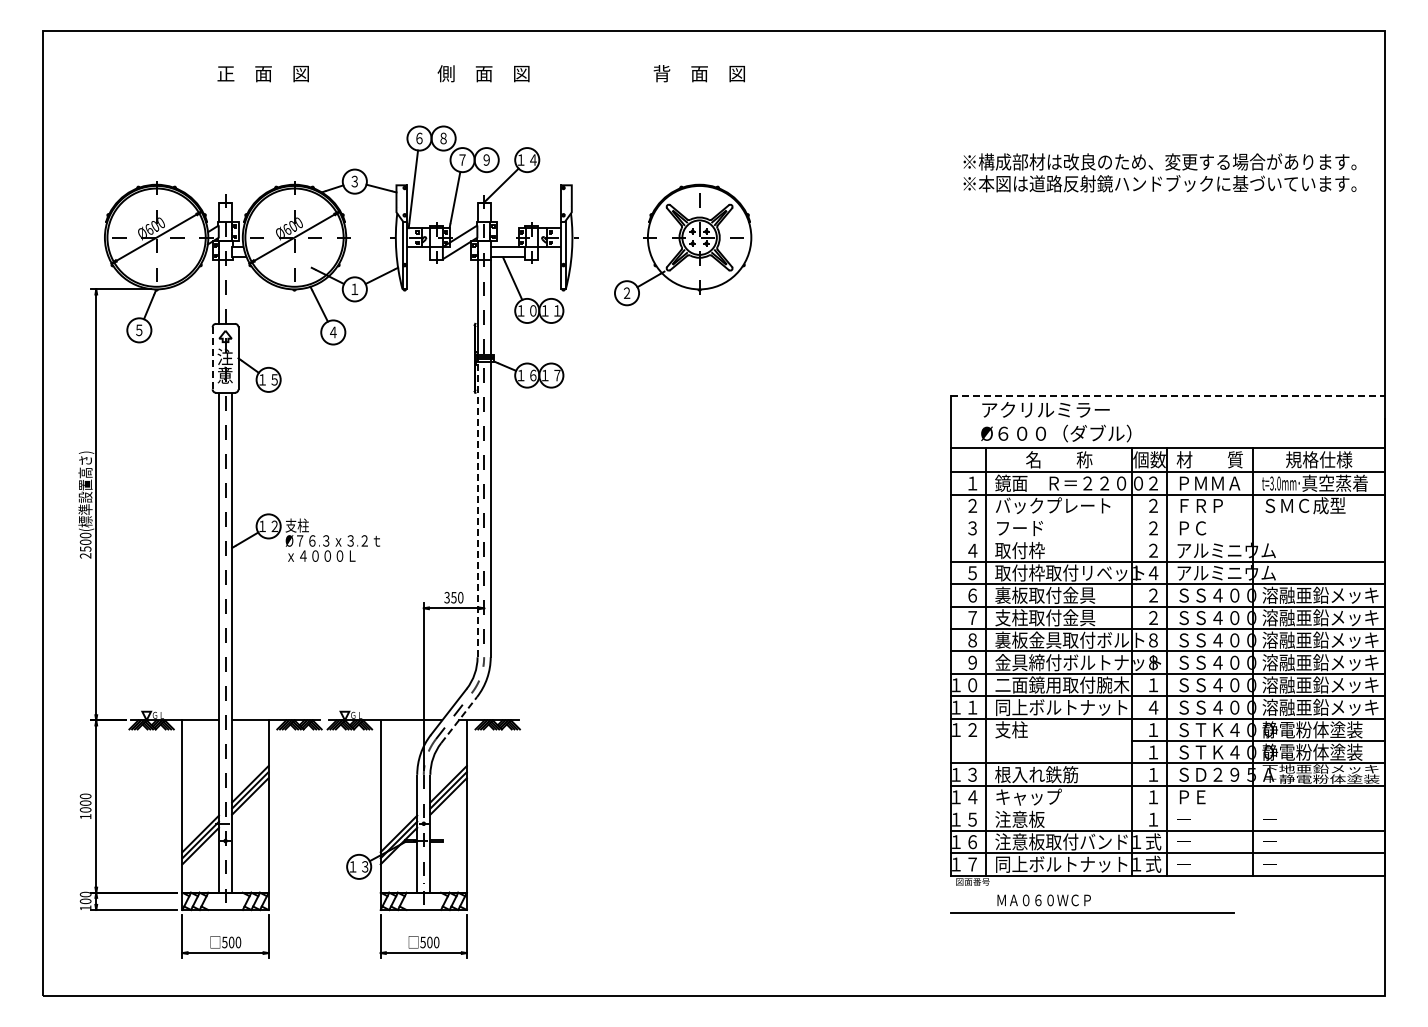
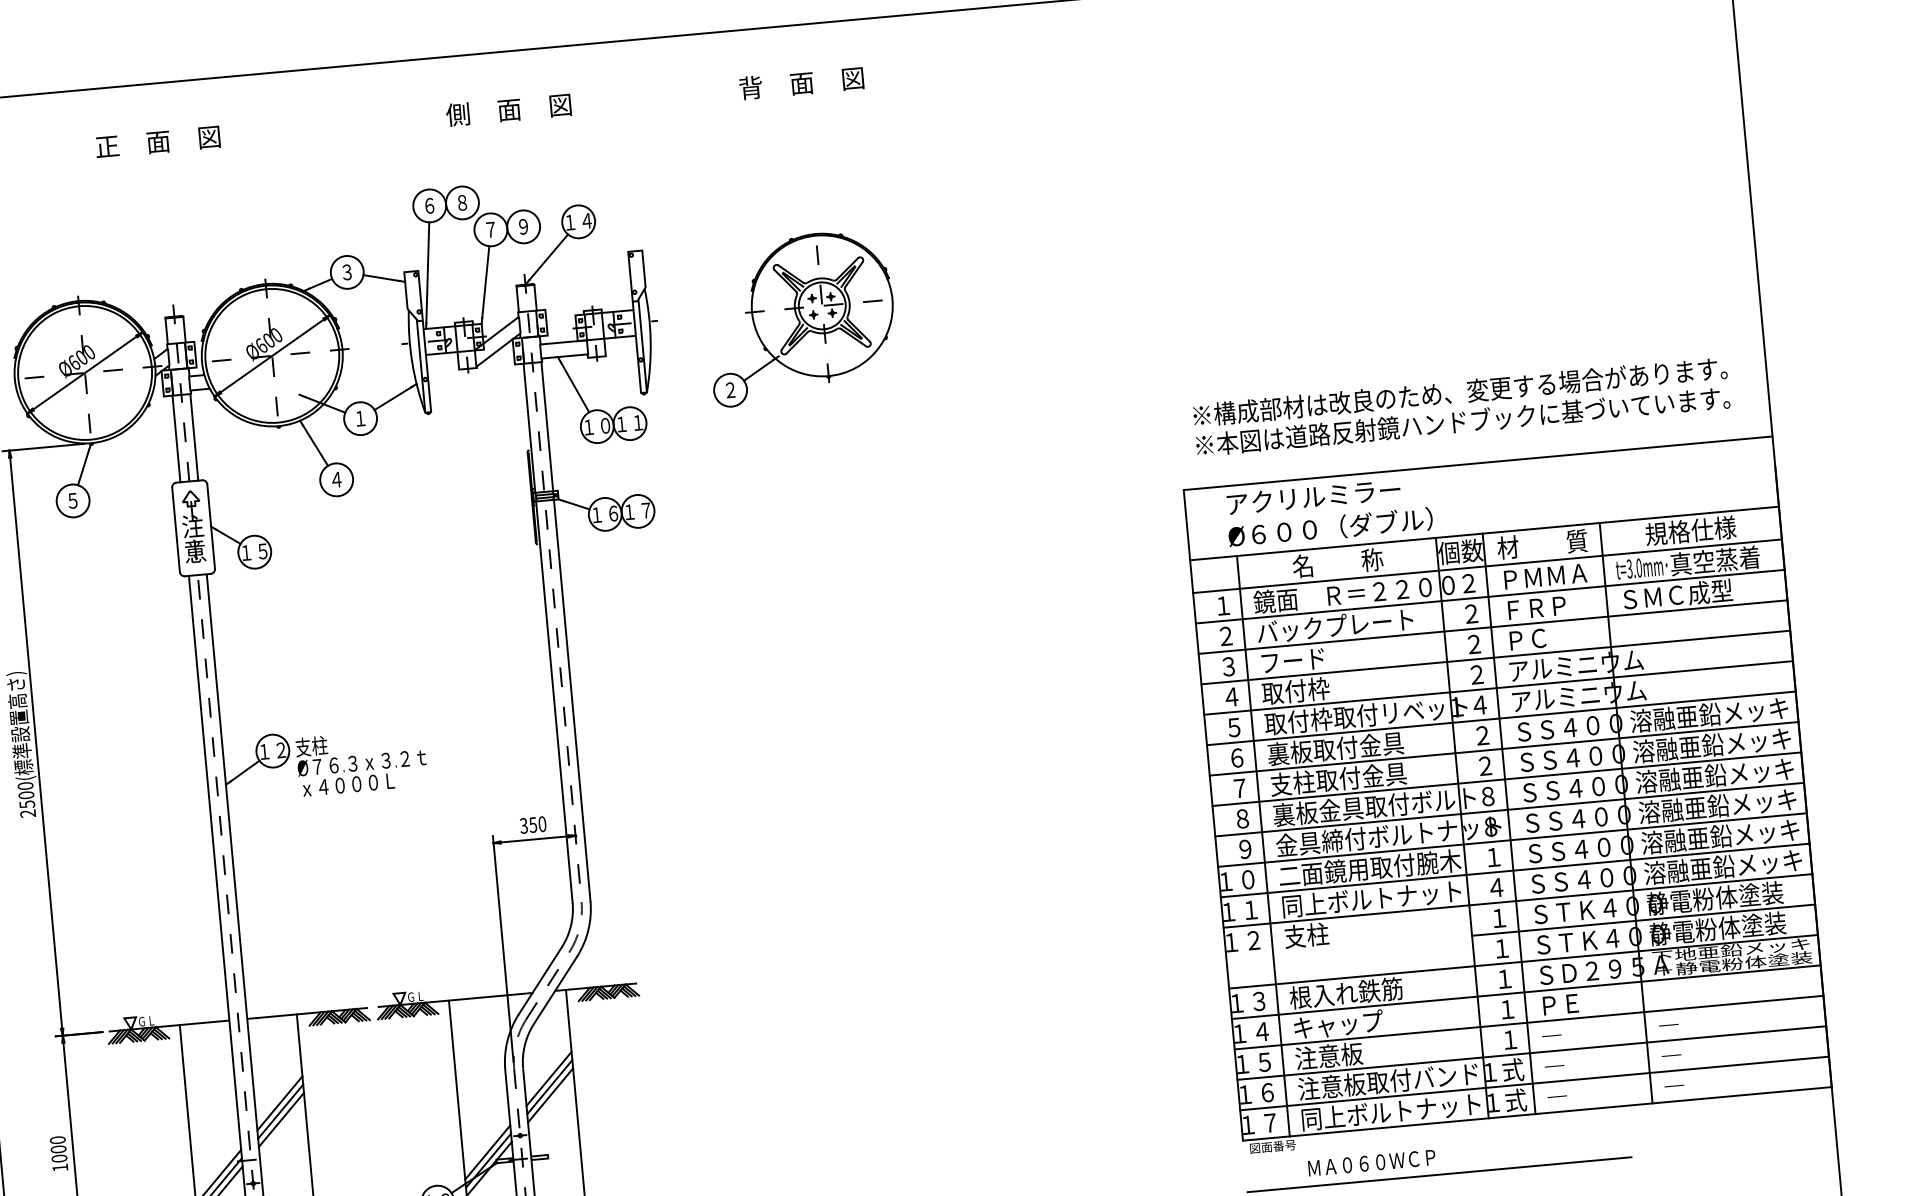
text: (262, 73) -> (156, 141), moved
text: (1159, 172) -> (1460, 406), moved
line: (232, 291) -> (194, 436), added
line: (212, 358) -> (175, 530), dashed -> solid
line: (1168, 396) -> (1478, 463), dashed -> solid
line: (477, 509) -> (554, 702), dashed -> solid
line: (1168, 516) -> (1493, 626), added
line: (1168, 539) -> (1496, 657), added
line: (459, 719) -> (555, 989), dashed -> solid
line: (1168, 808) -> (1529, 1022), added

